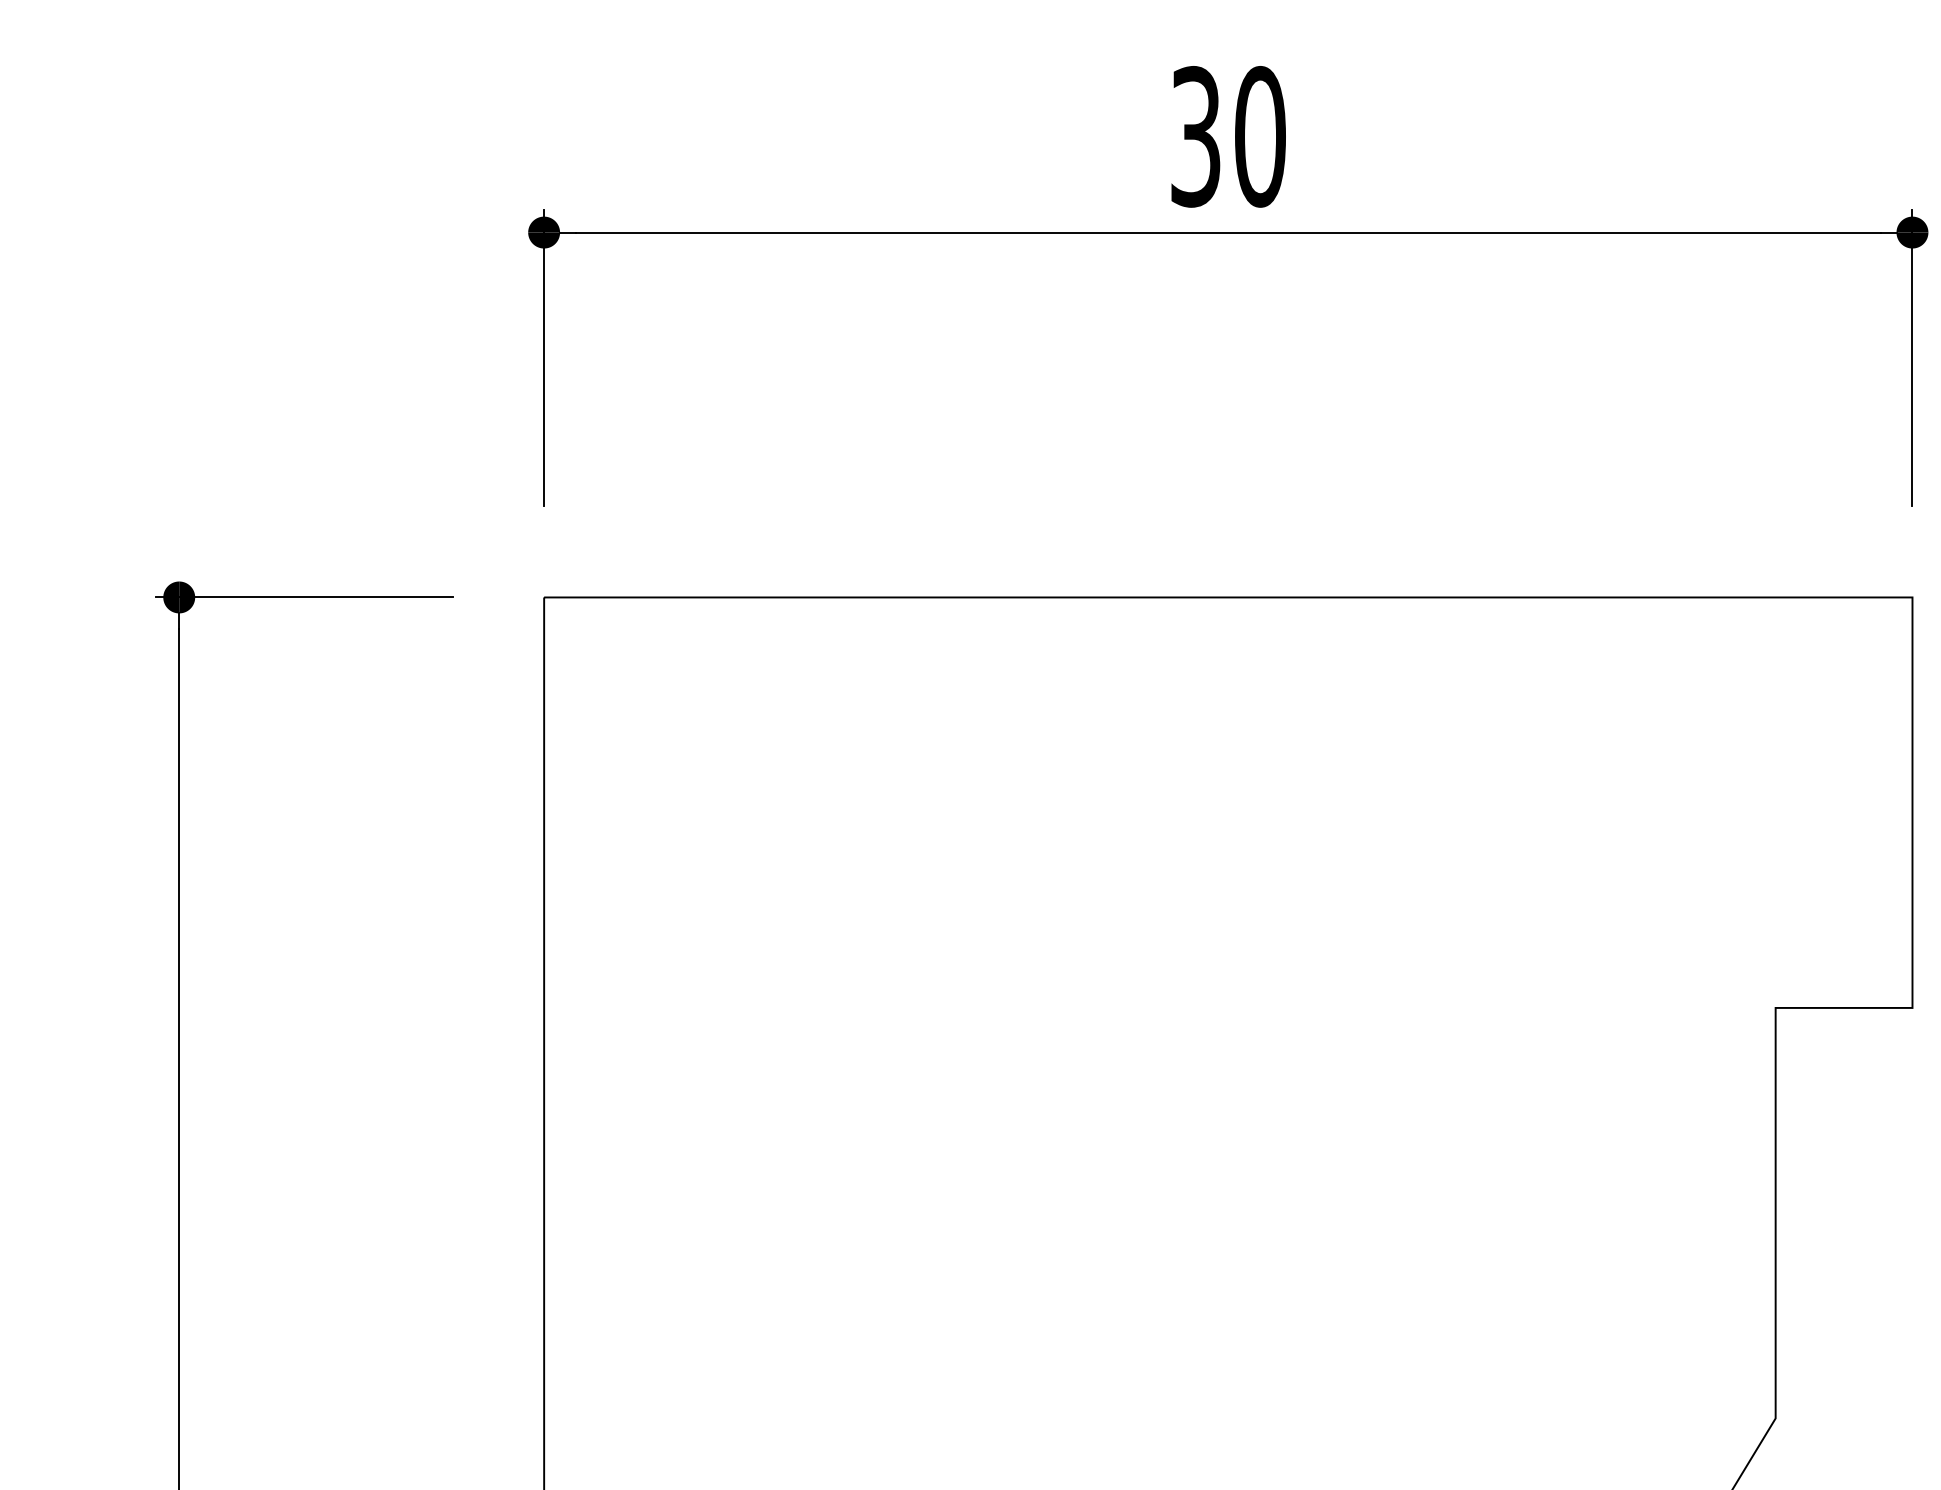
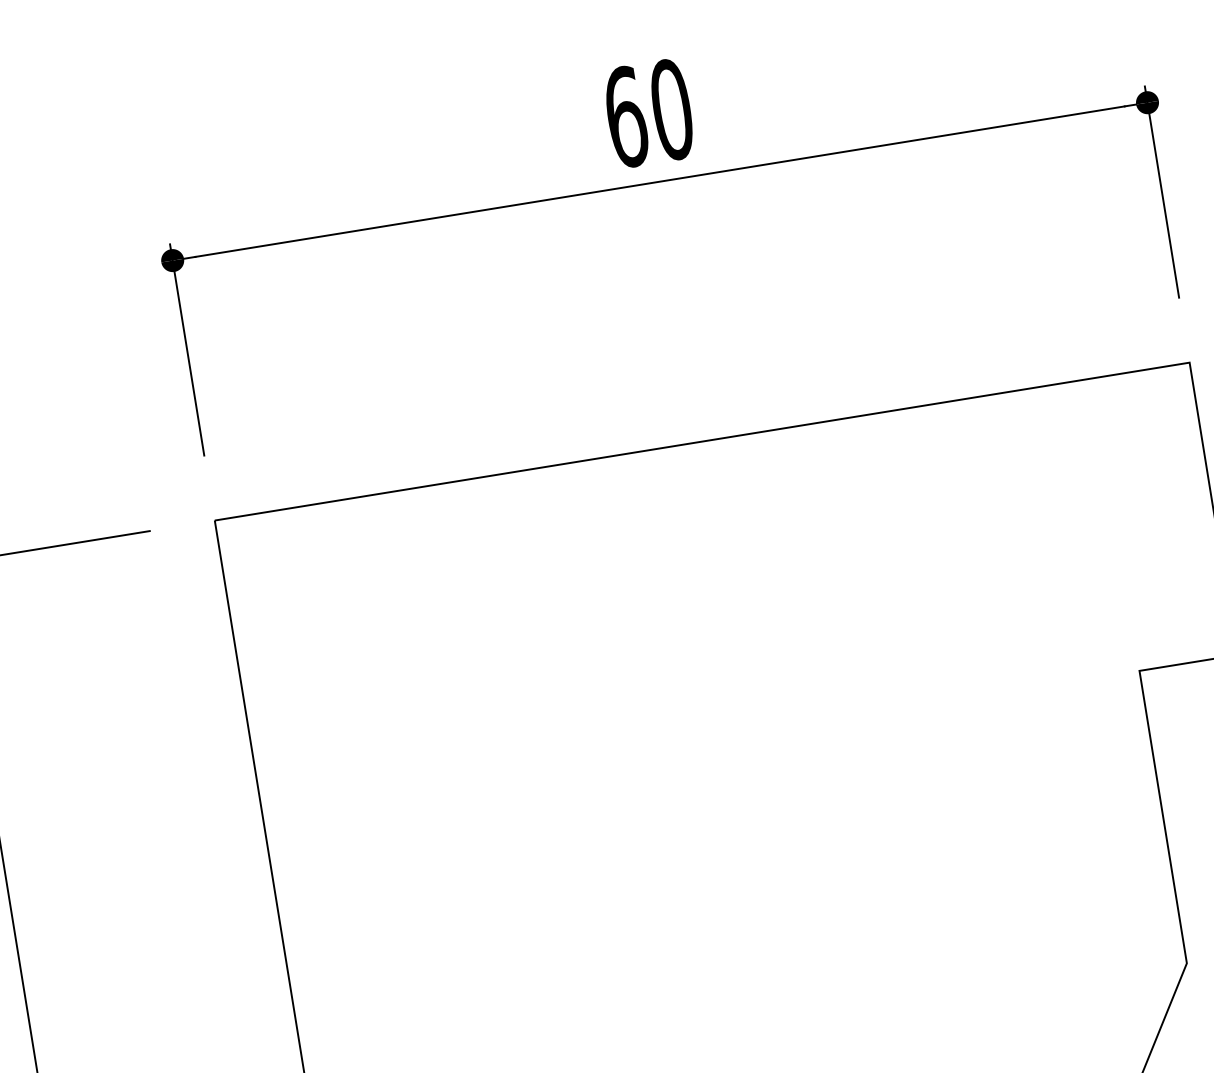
text: (1196, 136) -> (626, 116), 30 -> 60

